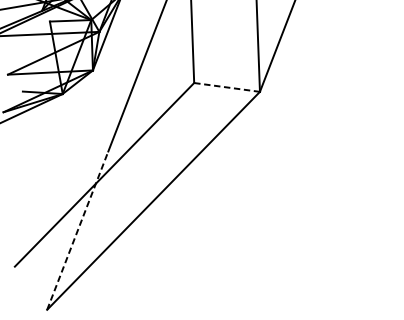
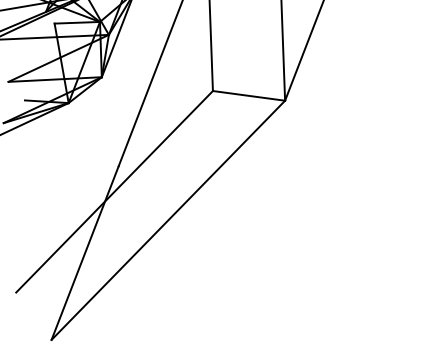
line: (227, 87) -> (249, 95), dashed -> solid
line: (78, 230) -> (85, 252), dashed -> solid

